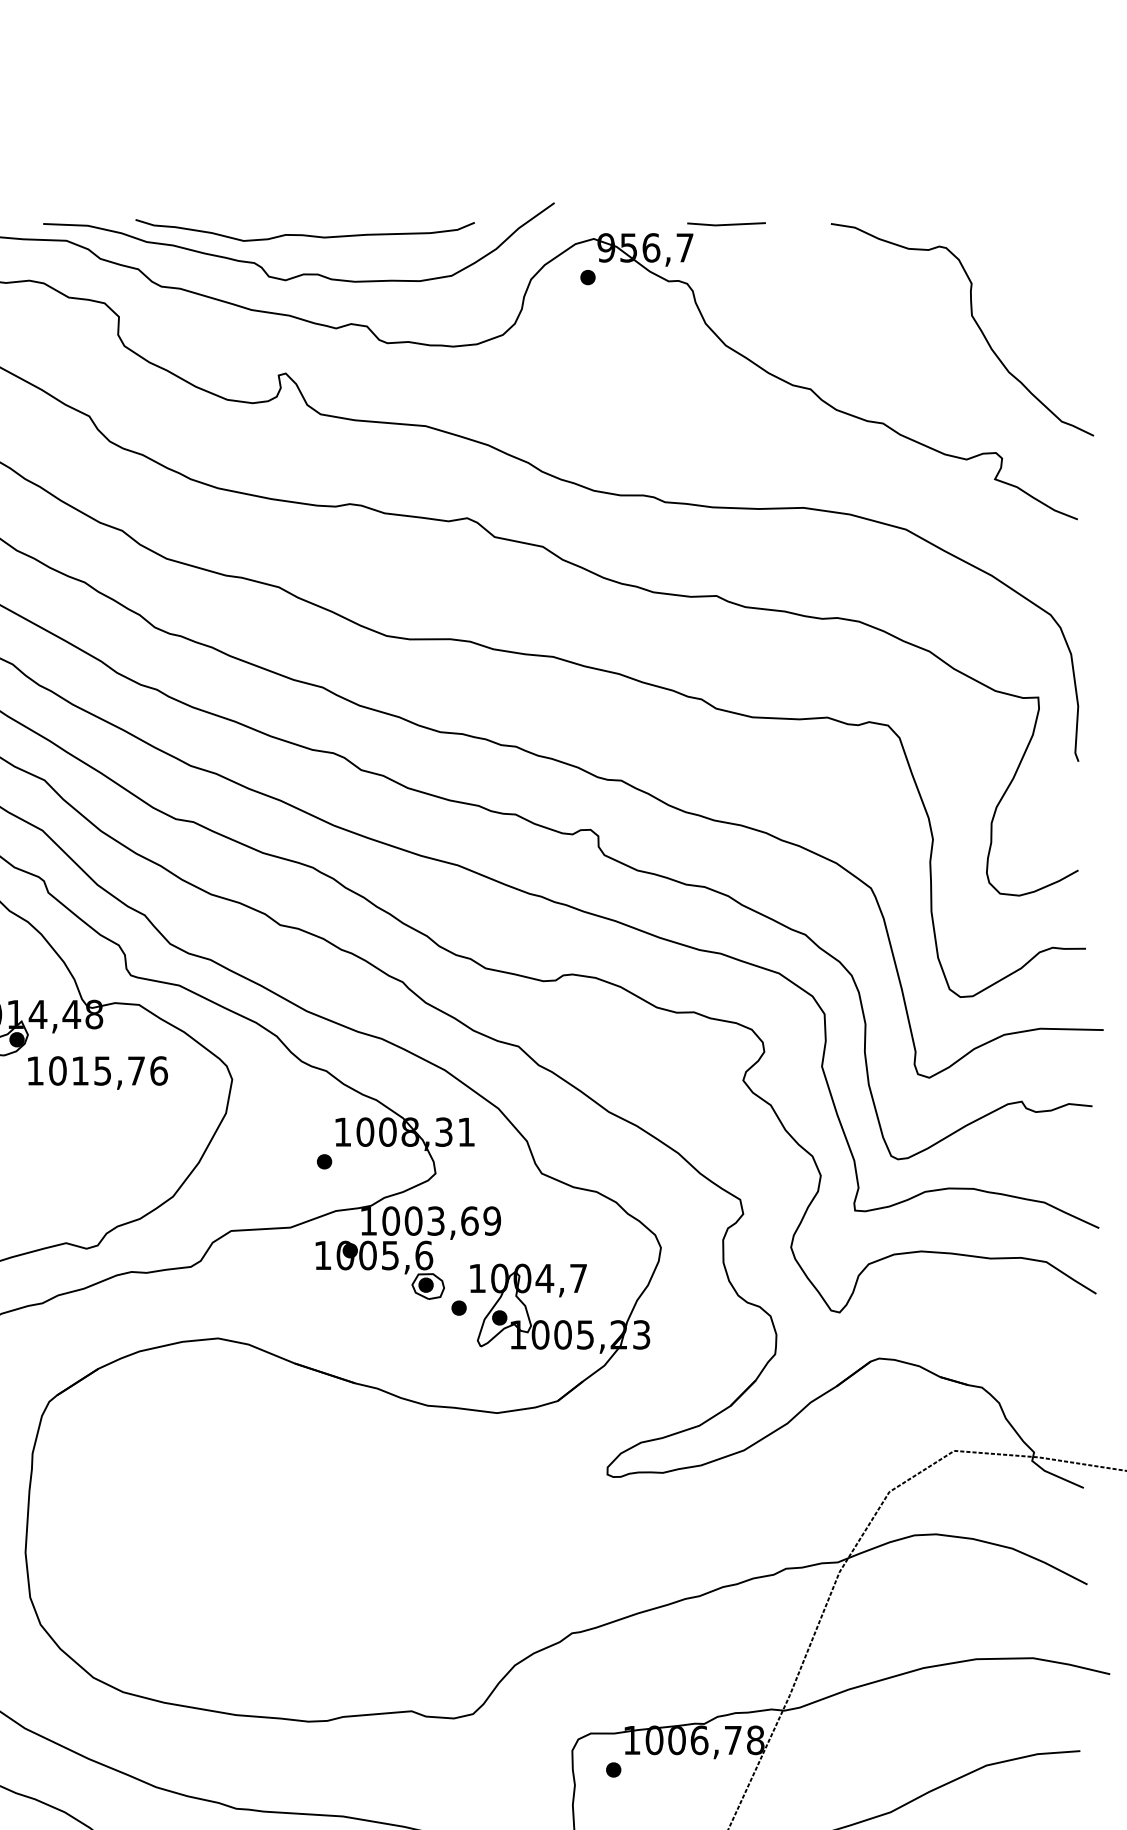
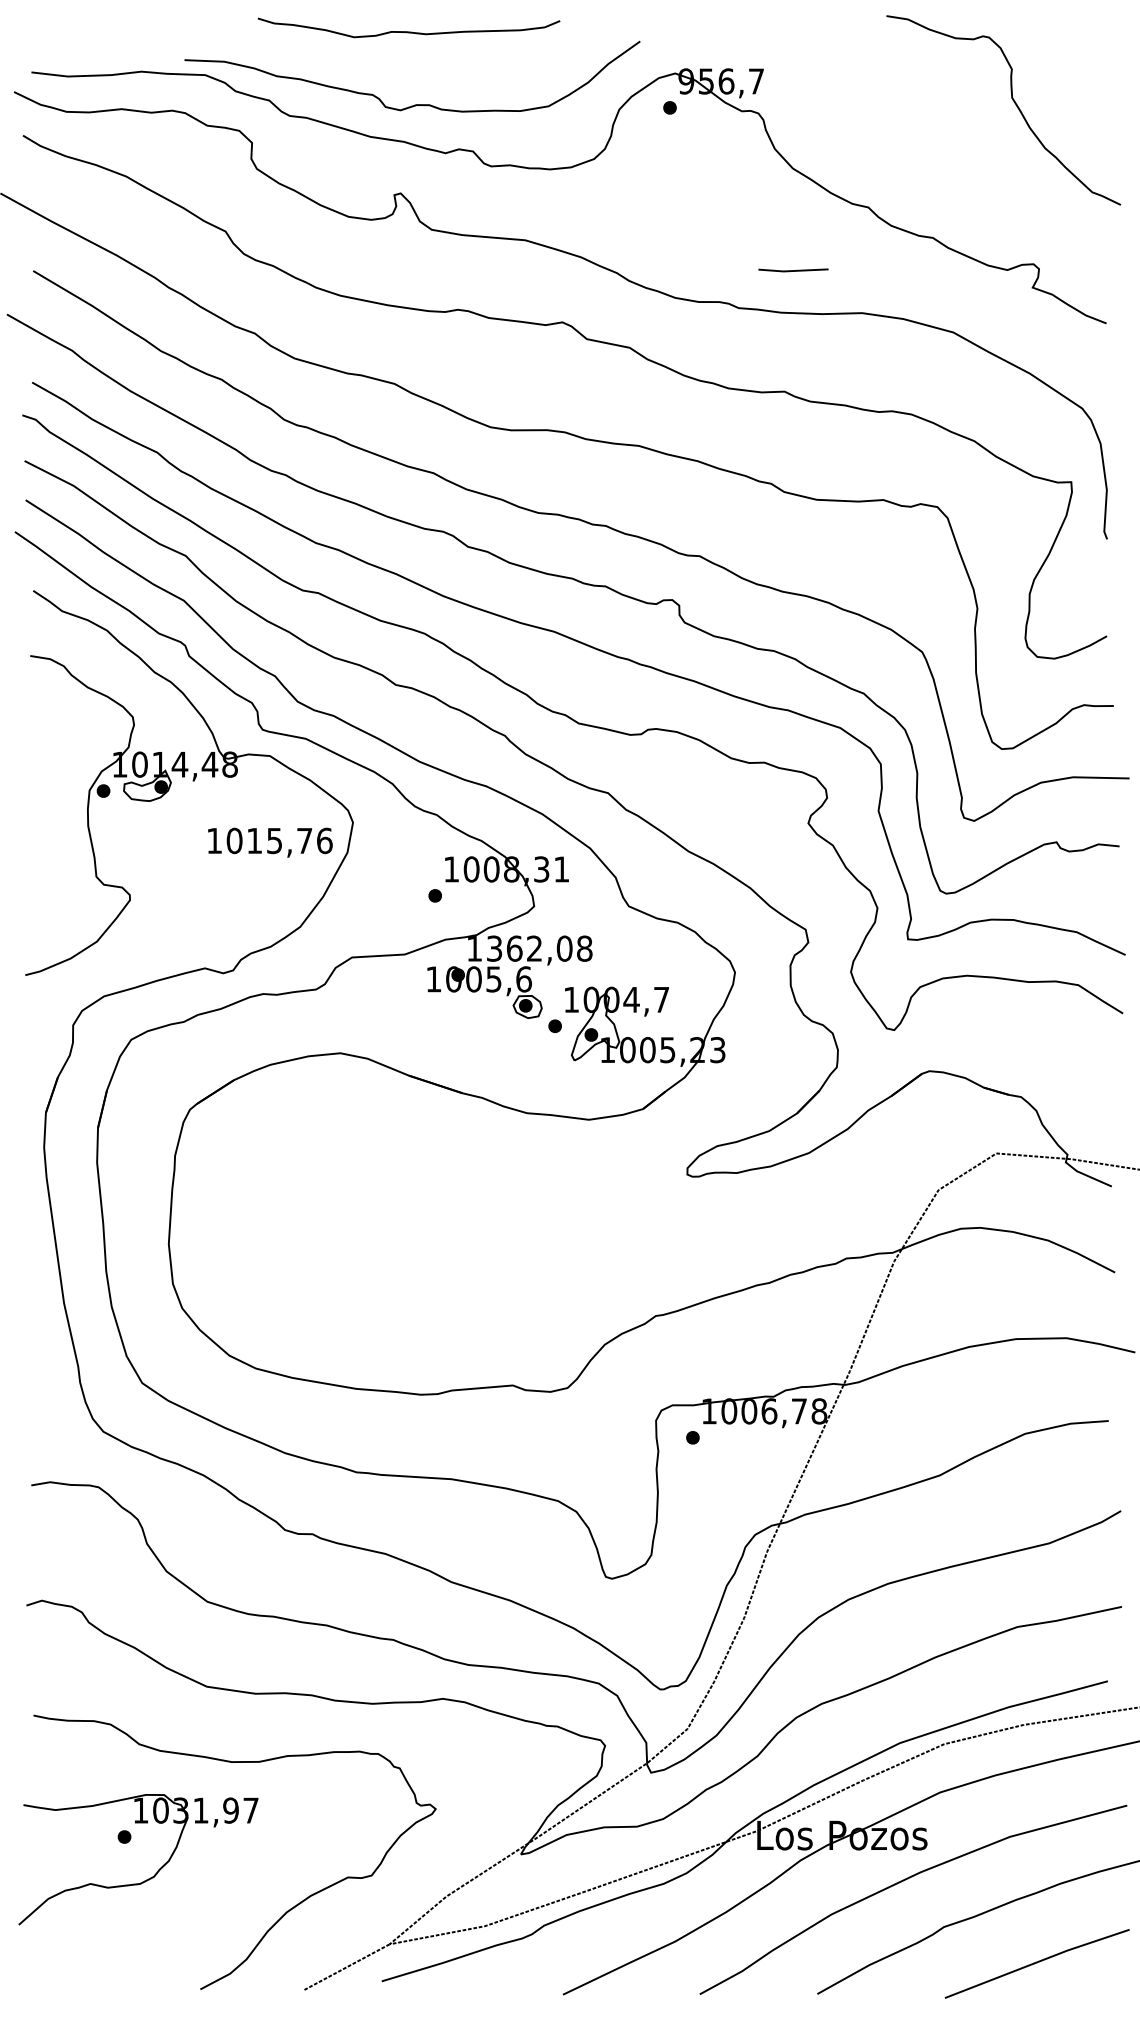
line: (726, 224) -> (793, 270), moved
curve: (304, 234) -> (408, 31), moved
curve: (975, 324) -> (1015, 105), moved
text: (98, 1072) -> (270, 842), moved
text: (441, 1220) -> (539, 948), 1003,69 -> 1362,08

